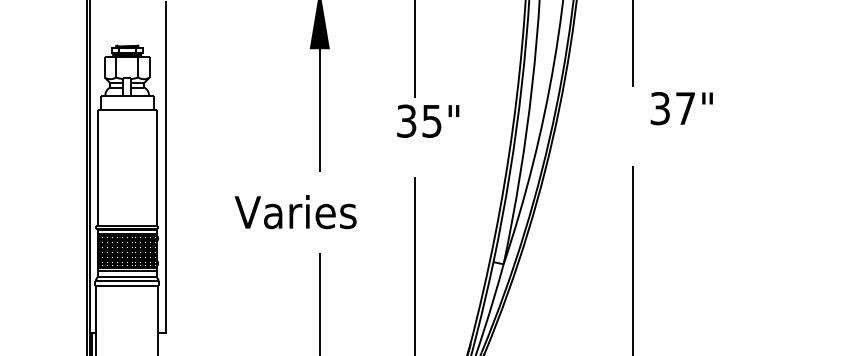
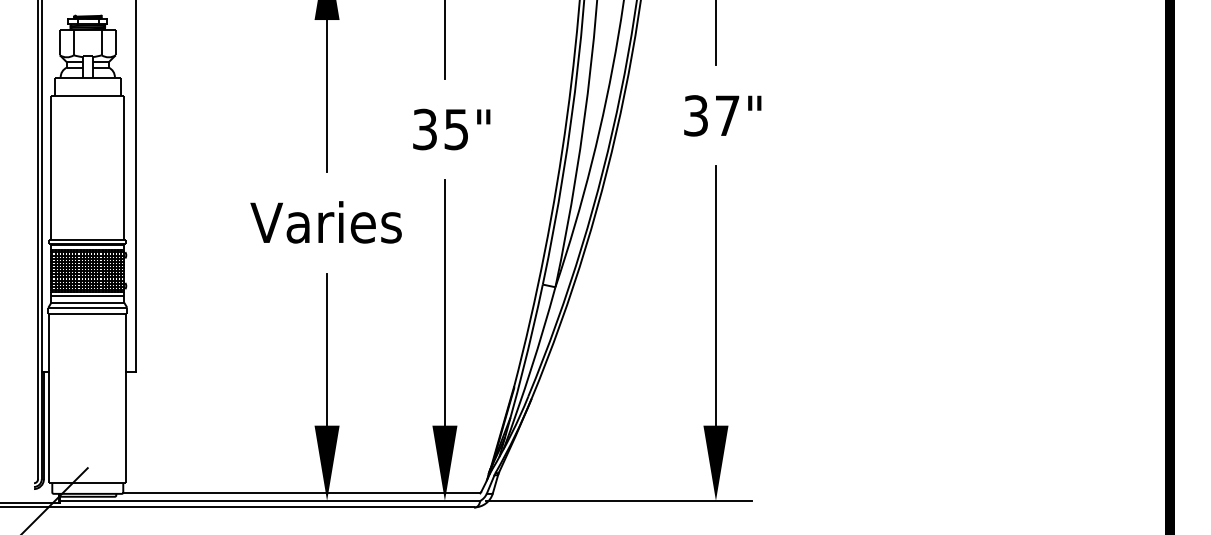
text: (681, 108) -> (722, 115), moved
text: (428, 121) -> (451, 129), moved
text: (295, 212) -> (325, 222), moved

